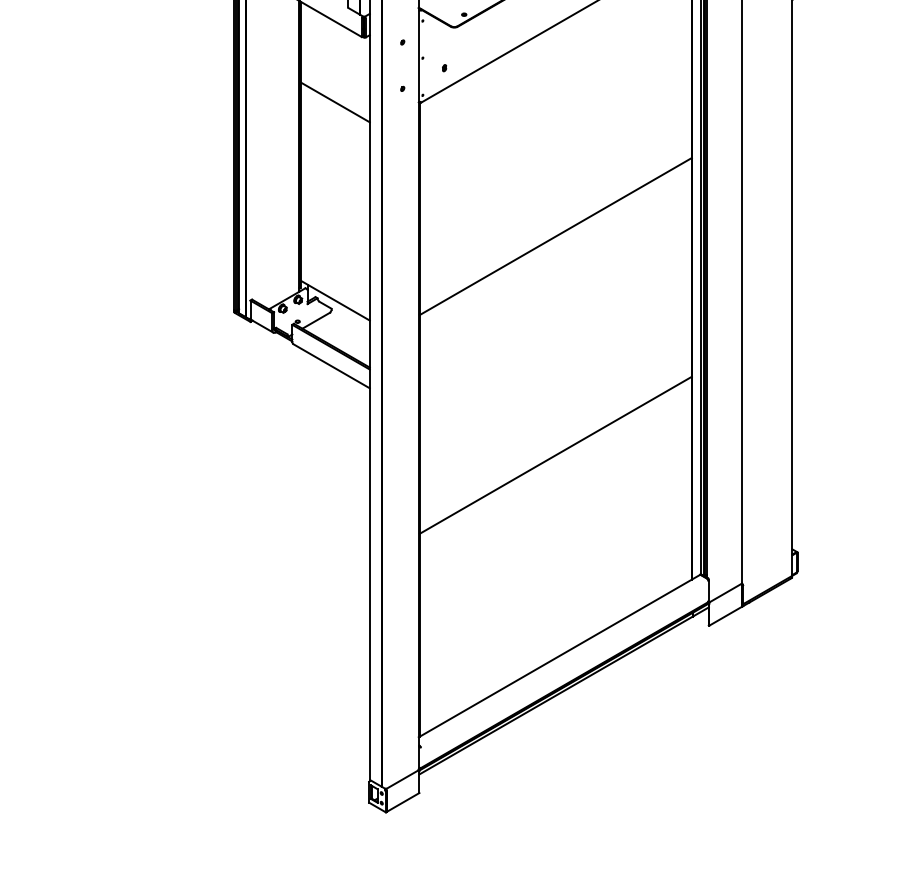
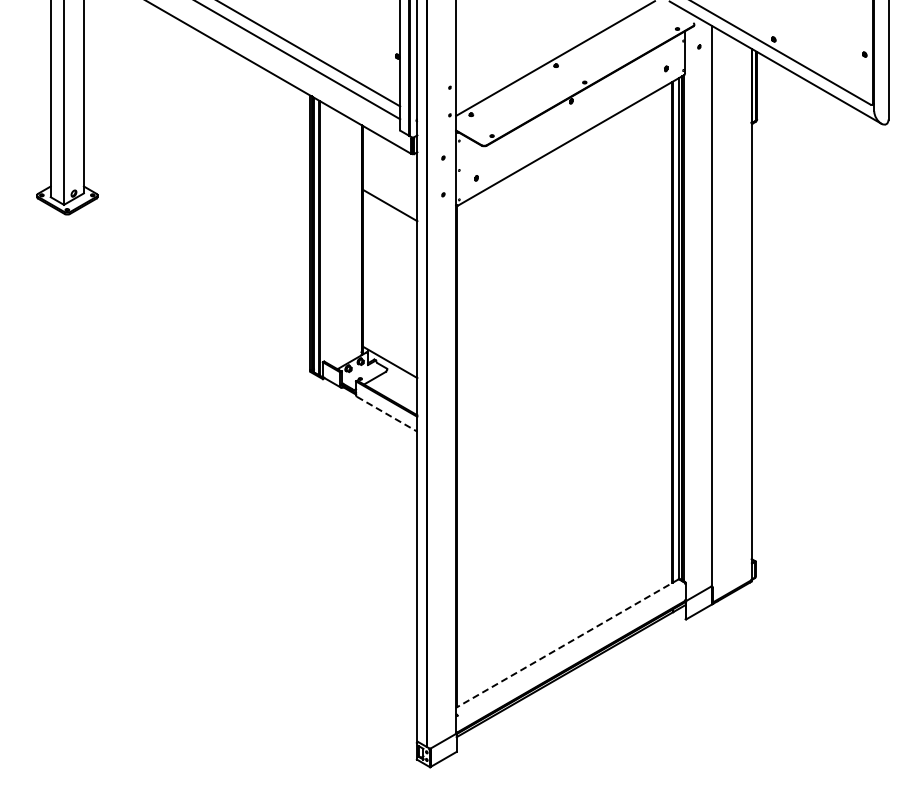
line: (555, 236) -> (564, 311), removed
line: (332, 366) -> (387, 414), solid -> dashed
line: (555, 455) -> (564, 484), removed
line: (559, 655) -> (567, 643), solid -> dashed

